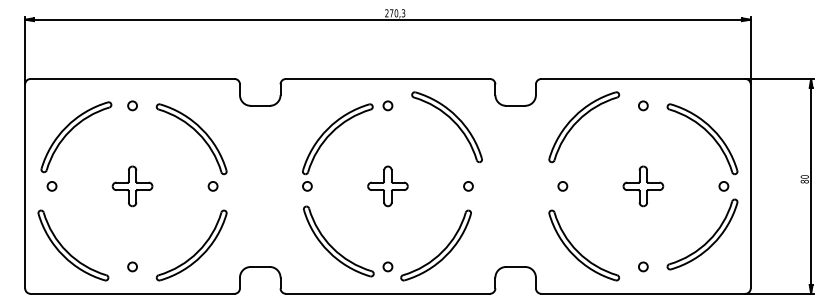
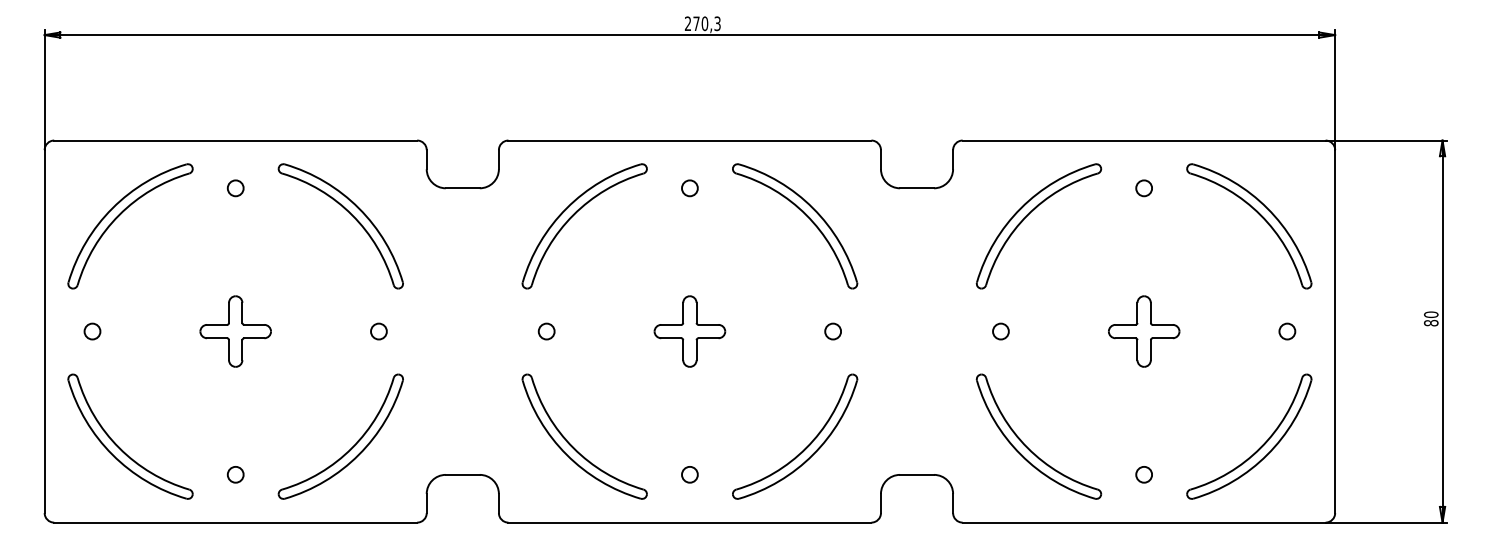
part: (71, 131) -> (121, 216), moved
part: (197, 133) -> (351, 216), moved
part: (332, 133) -> (575, 216), moved
part: (707, 133) -> (1258, 216), moved
part: (708, 239) -> (1259, 445), moved
part: (332, 246) -> (573, 445), moved
part: (441, 251) -> (804, 447), moved

